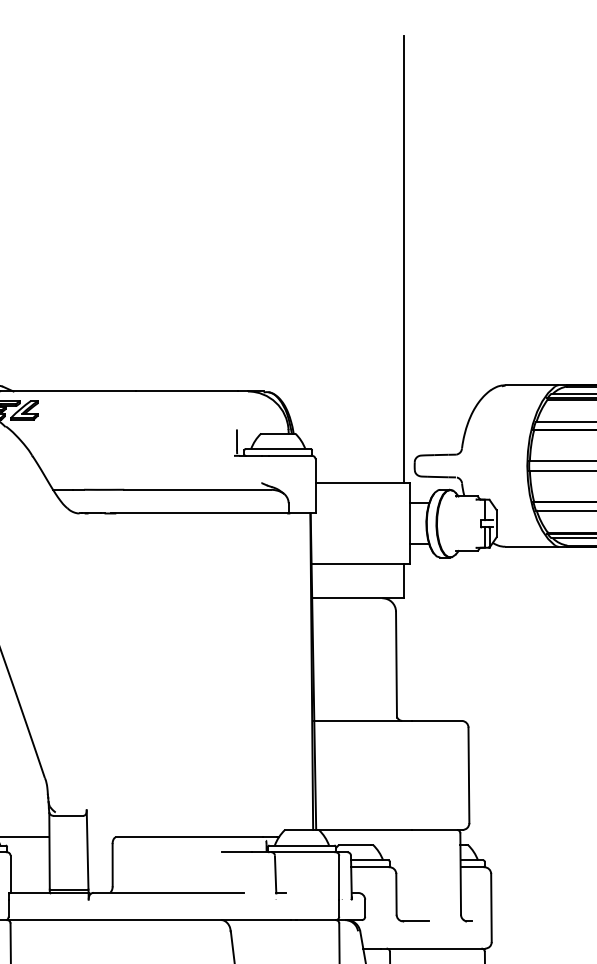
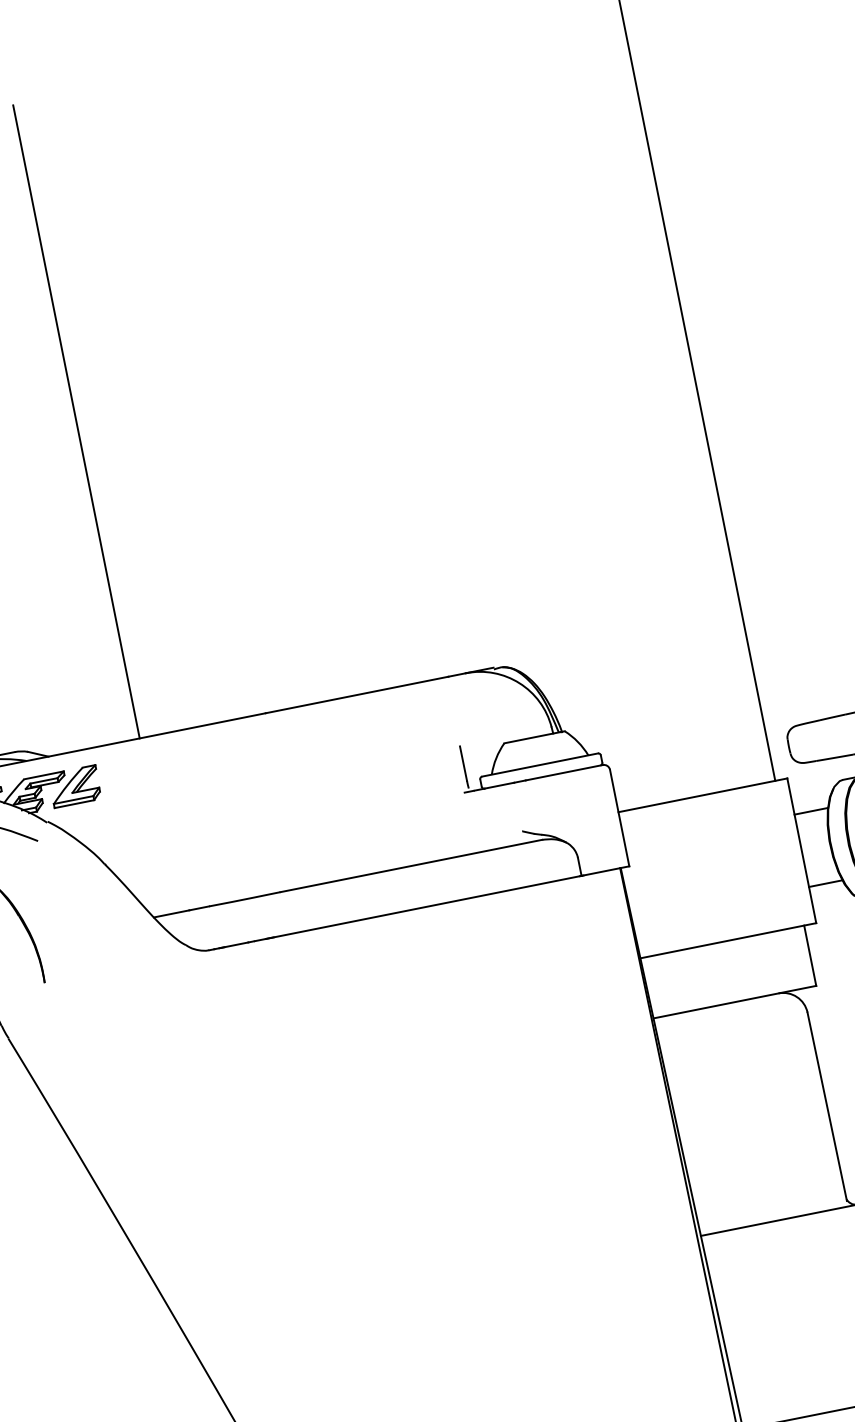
line: (64, 213) -> (75, 421), added

